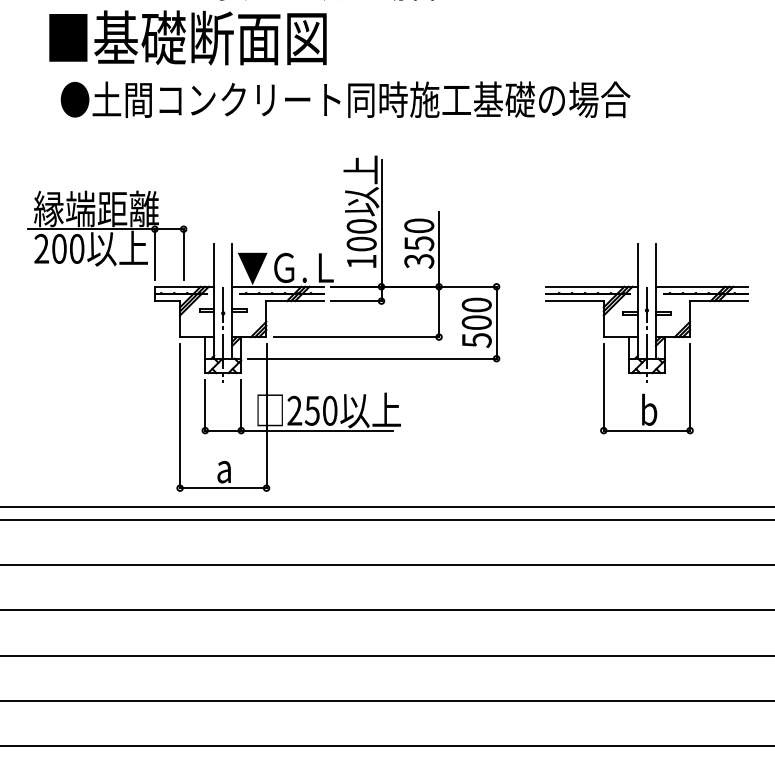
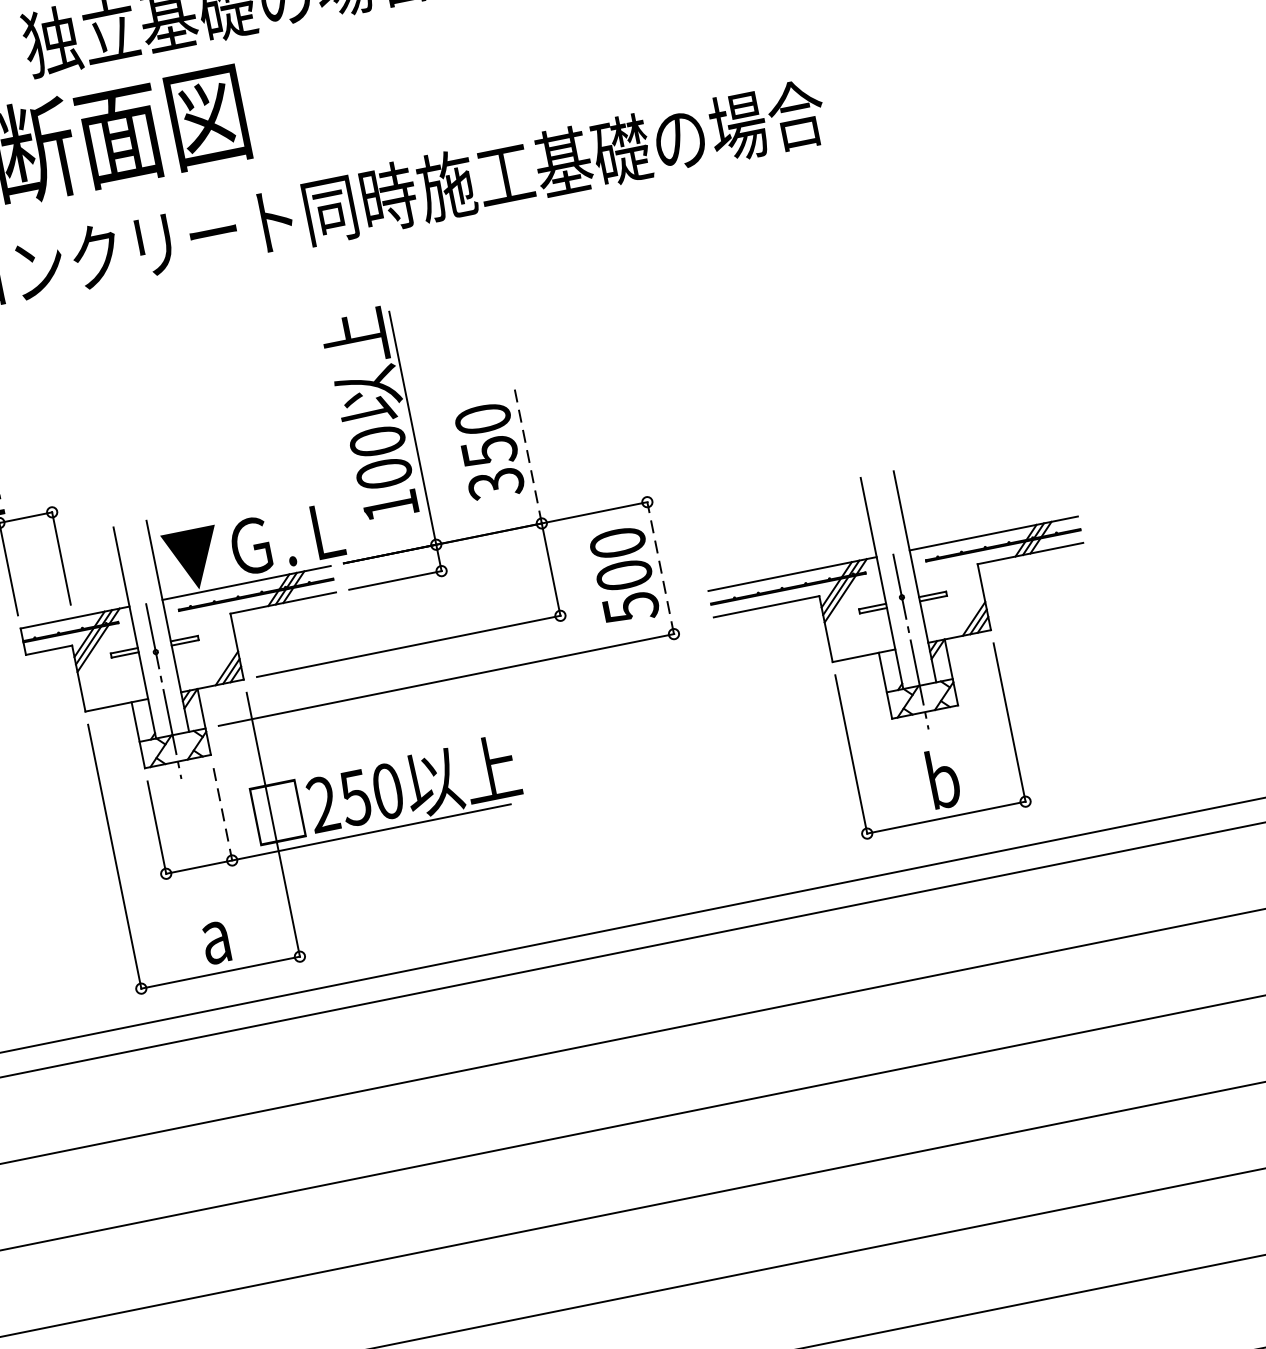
line: (439, 248) -> (528, 453), solid -> dashed
line: (496, 322) -> (660, 567), solid -> dashed
part: (646, 338) -> (911, 648), moved
line: (241, 406) -> (223, 816), solid -> dashed

